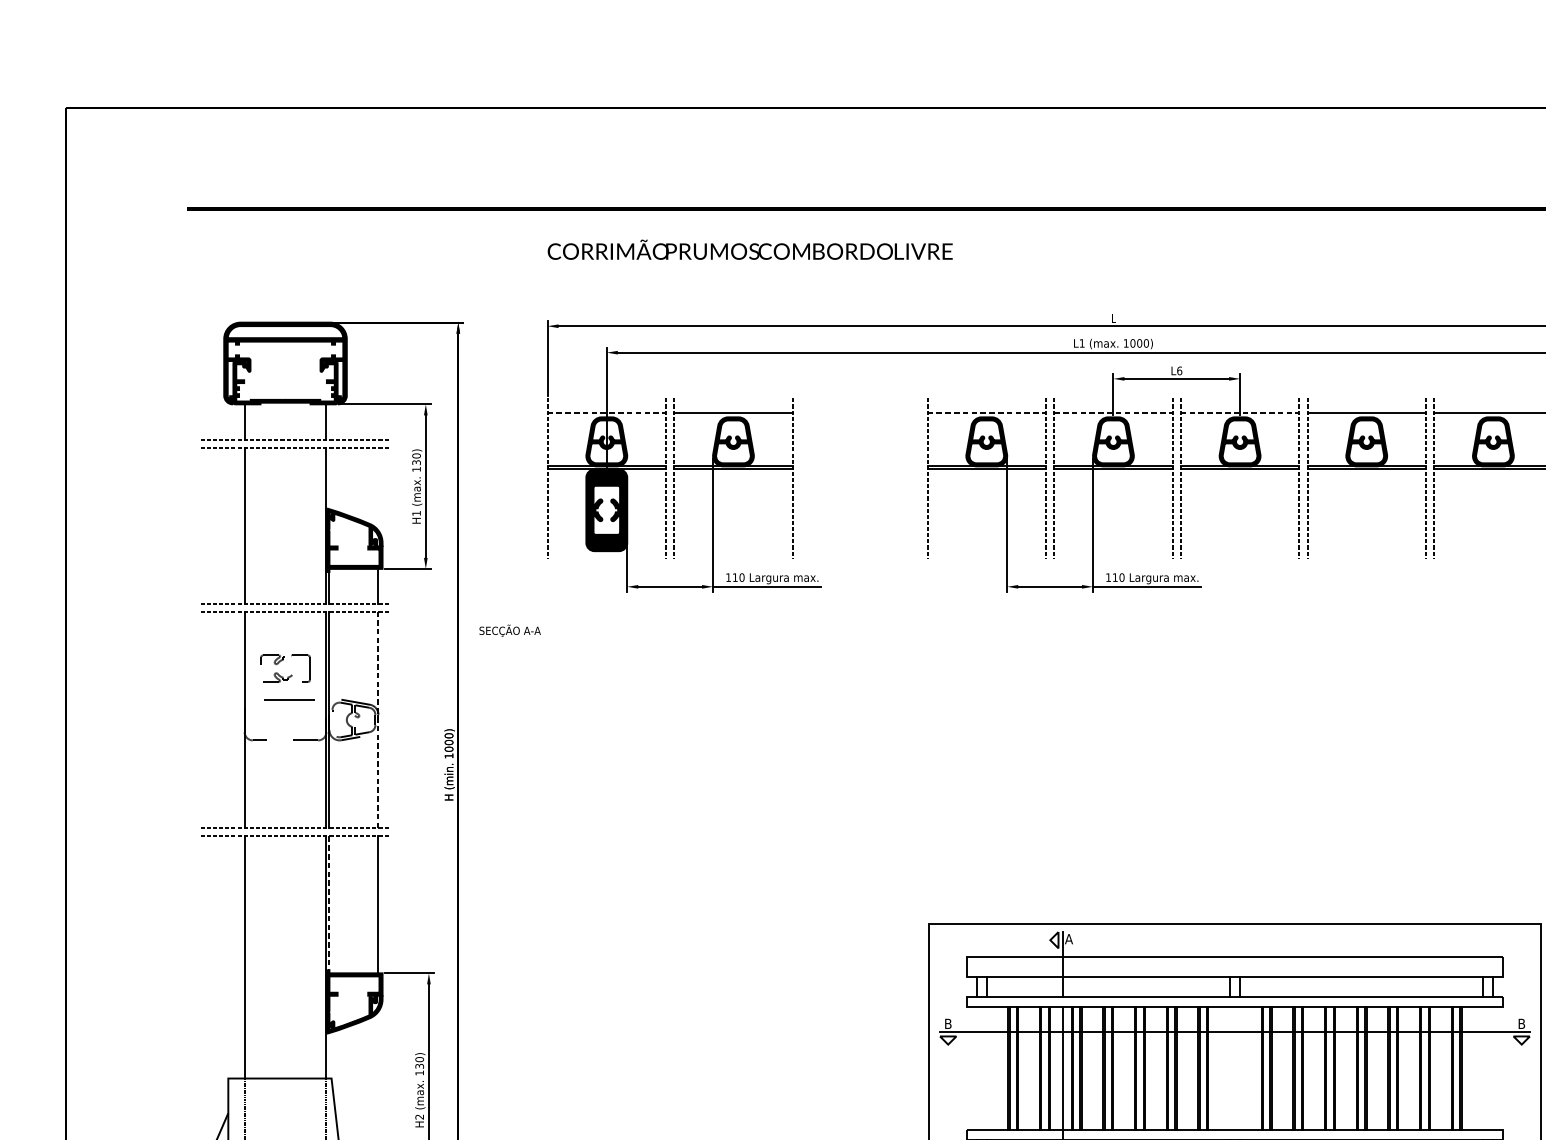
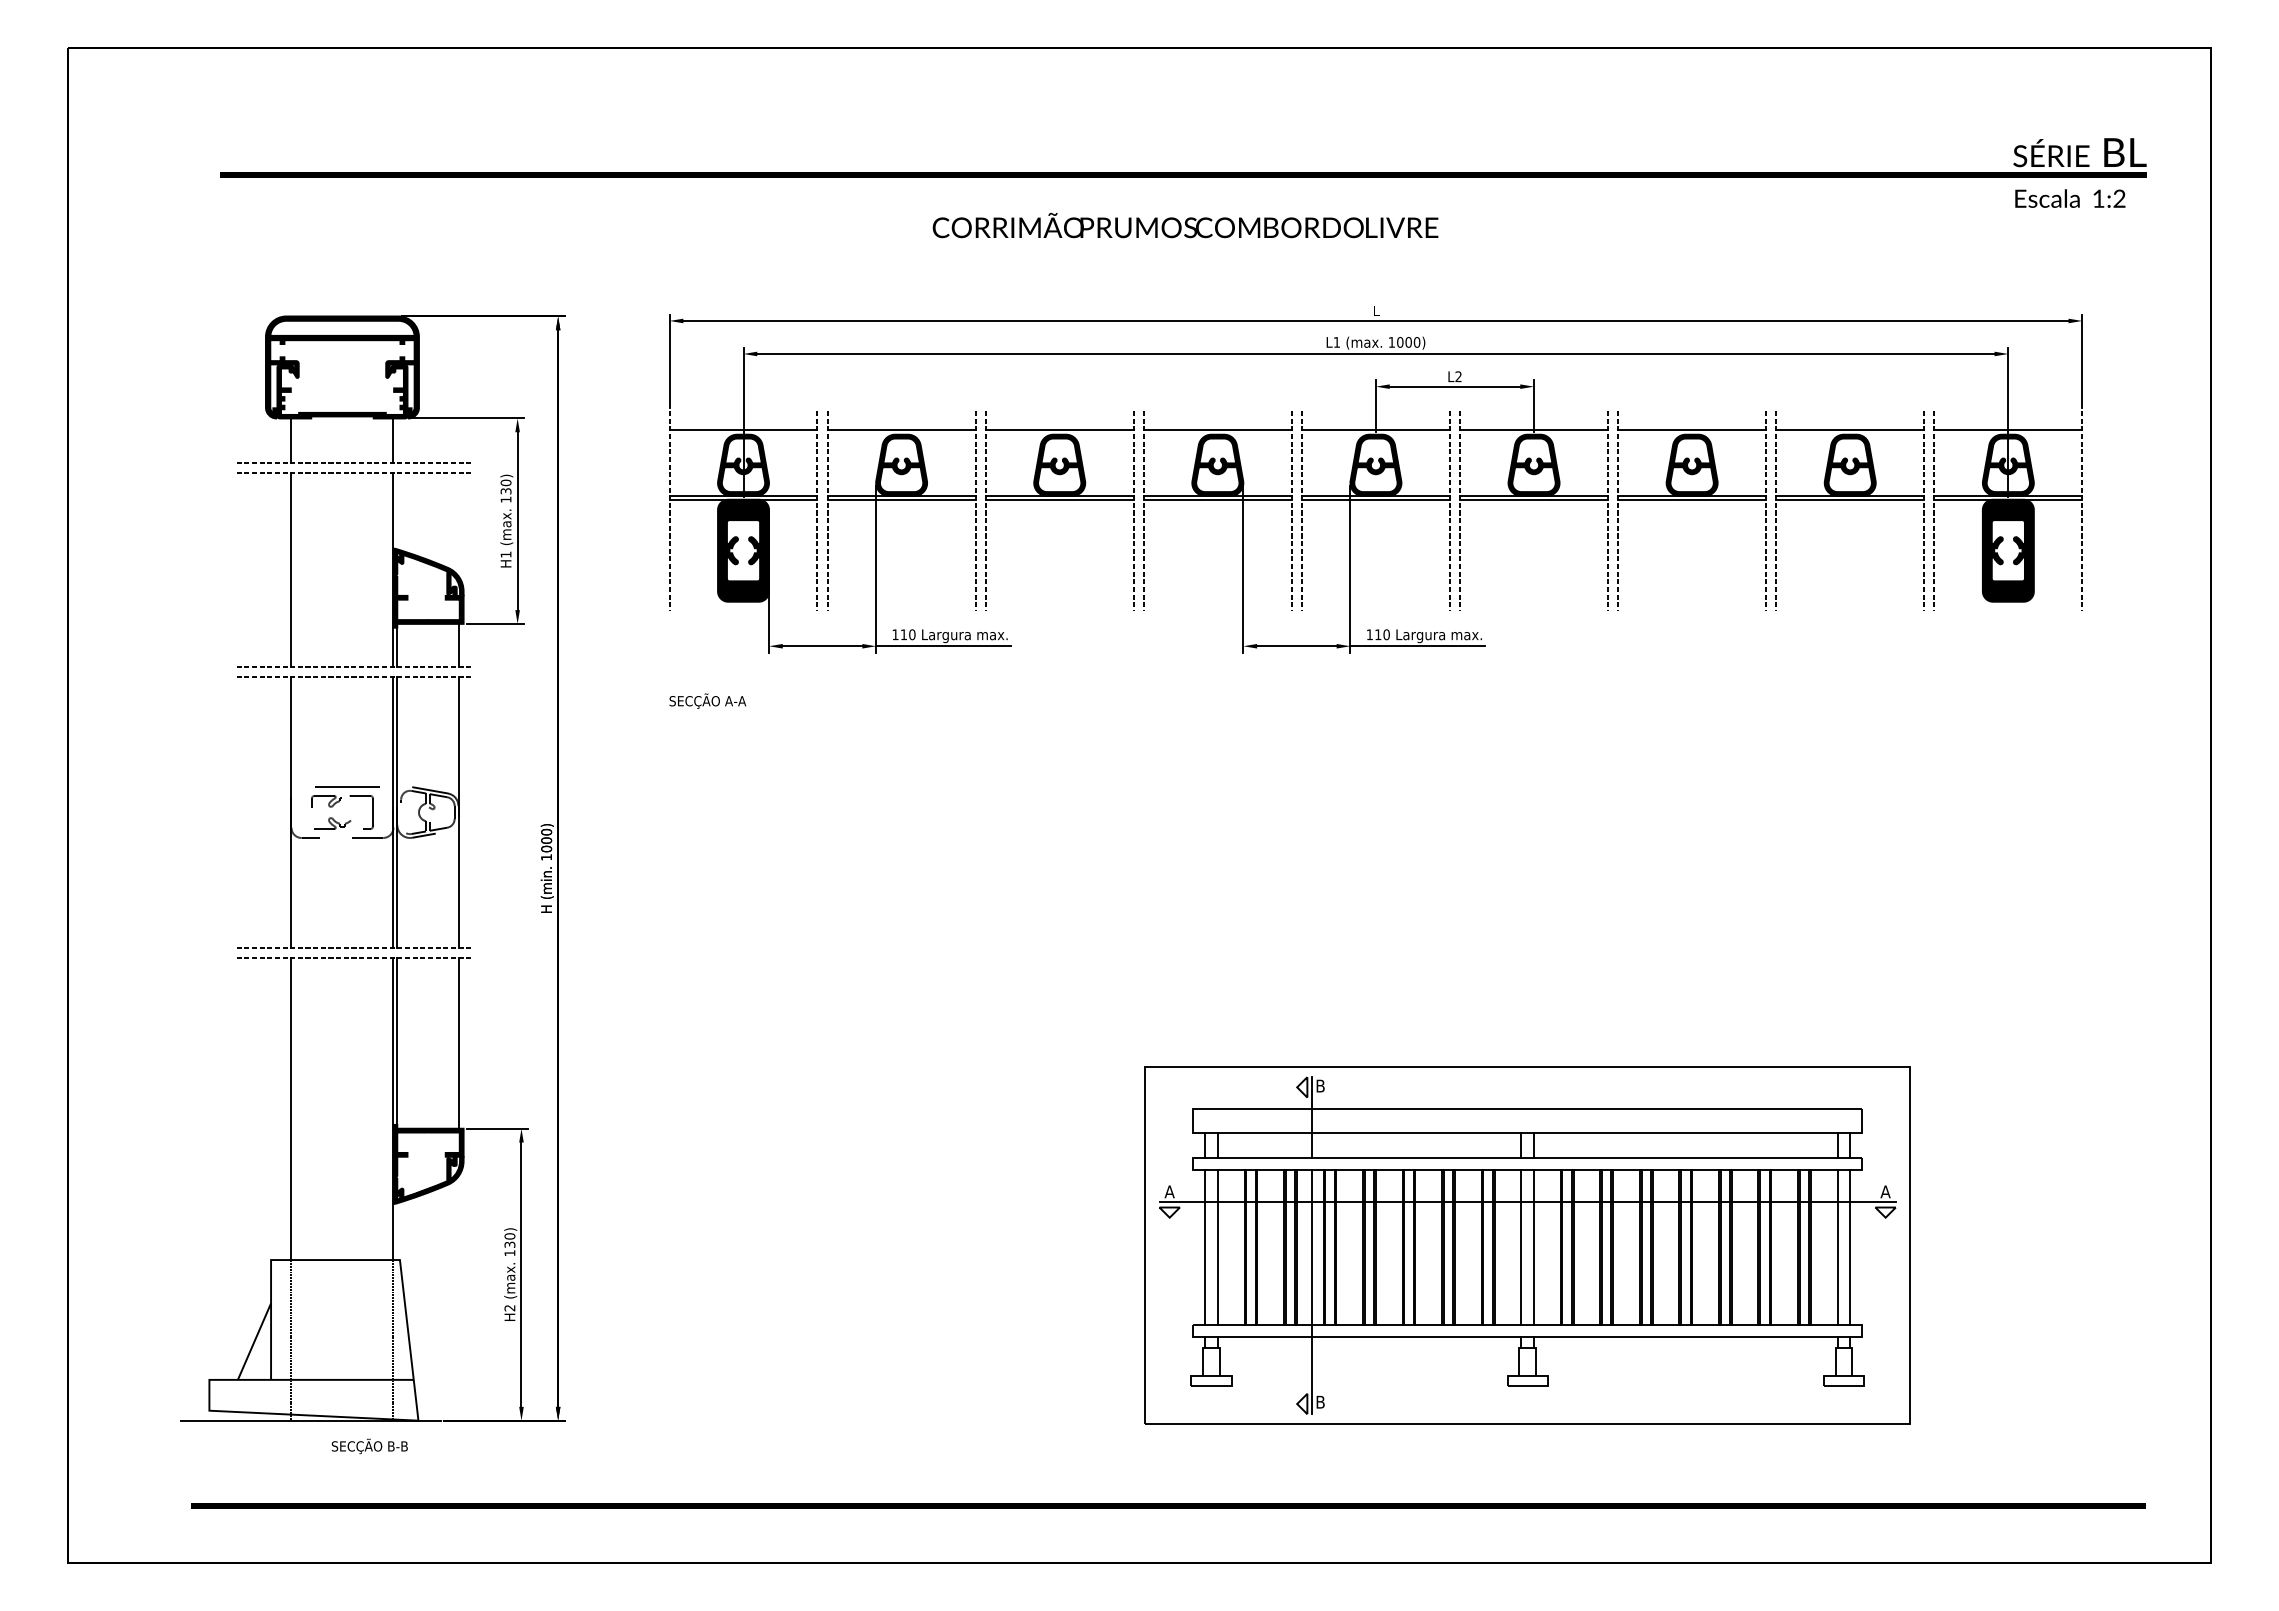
text: (750, 249) -> (1185, 225), moved
text: (1179, 370) -> (1458, 376), L6 -> L2
line: (606, 413) -> (743, 429), dashed -> solid
line: (986, 413) -> (1217, 429), dashed -> solid
line: (1113, 413) -> (1375, 429), dashed -> solid
line: (1240, 413) -> (1534, 429), dashed -> solid
part: (859, 470) -> (1059, 500), added
text: (509, 630) -> (707, 700), moved
part: (281, 661) -> (337, 803), moved
line: (378, 719) -> (458, 811), dashed -> solid
line: (329, 903) -> (397, 1041), dashed -> solid
text: (1069, 938) -> (1320, 1085), A -> B
text: (948, 1023) -> (1169, 1191), B -> A
text: (1521, 1023) -> (1885, 1191), B -> A
line: (976, 1068) -> (1205, 1247), added
line: (986, 1068) -> (1217, 1247), added
line: (1230, 1068) -> (1521, 1247), added
line: (1240, 1068) -> (1534, 1247), added
line: (1483, 1068) -> (1837, 1247), added
line: (1493, 1068) -> (1850, 1247), added

